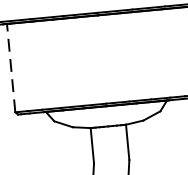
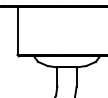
line: (11, 67) -> (17, 30), dashed -> solid

